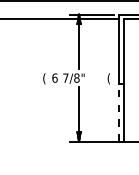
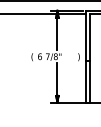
text: (108, 78) -> (78, 56), ( -> )
line: (119, 112) -> (86, 81), dashed -> solid

